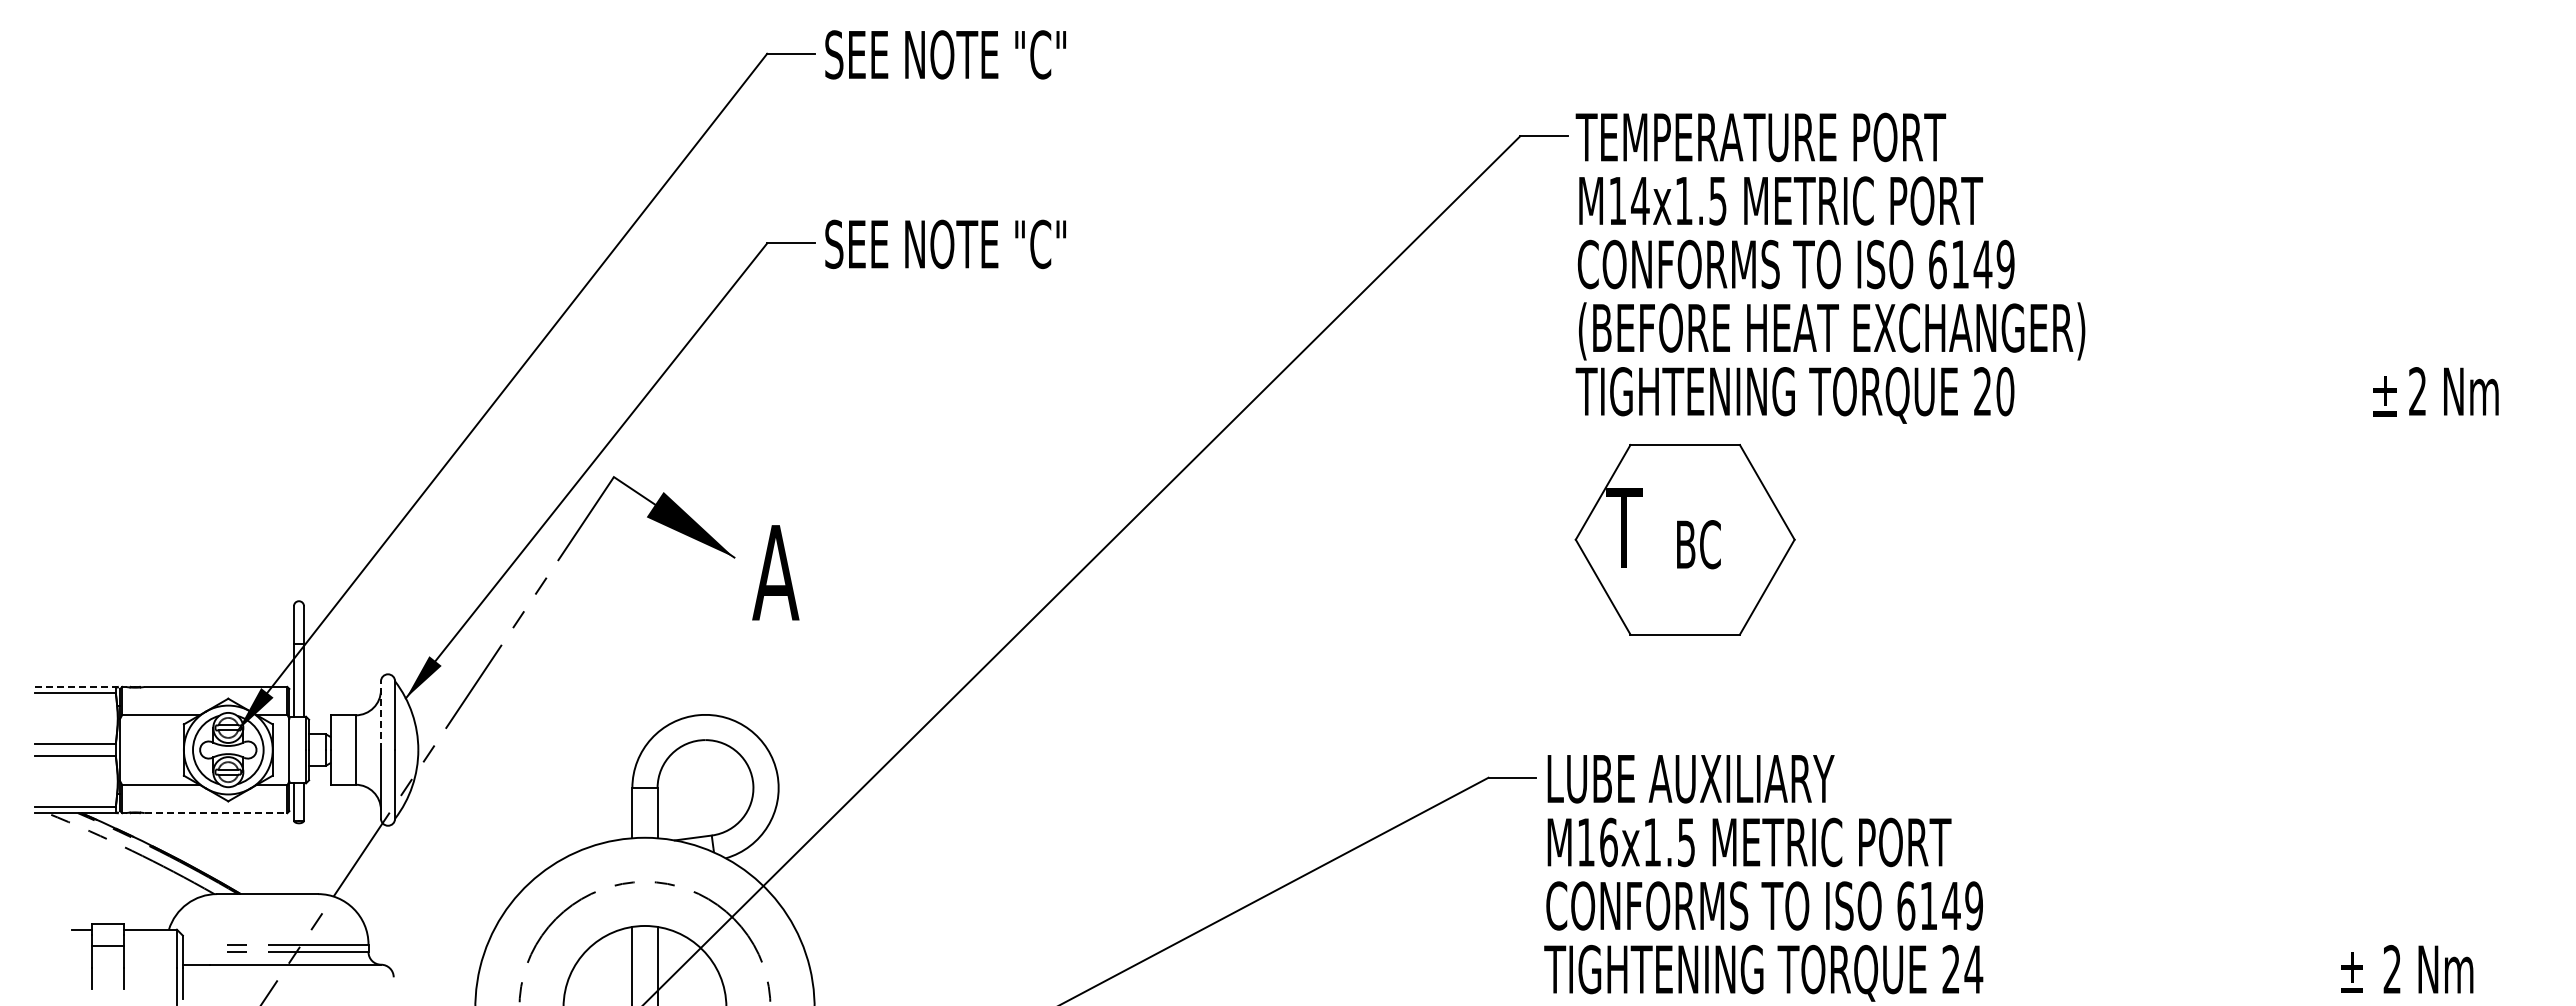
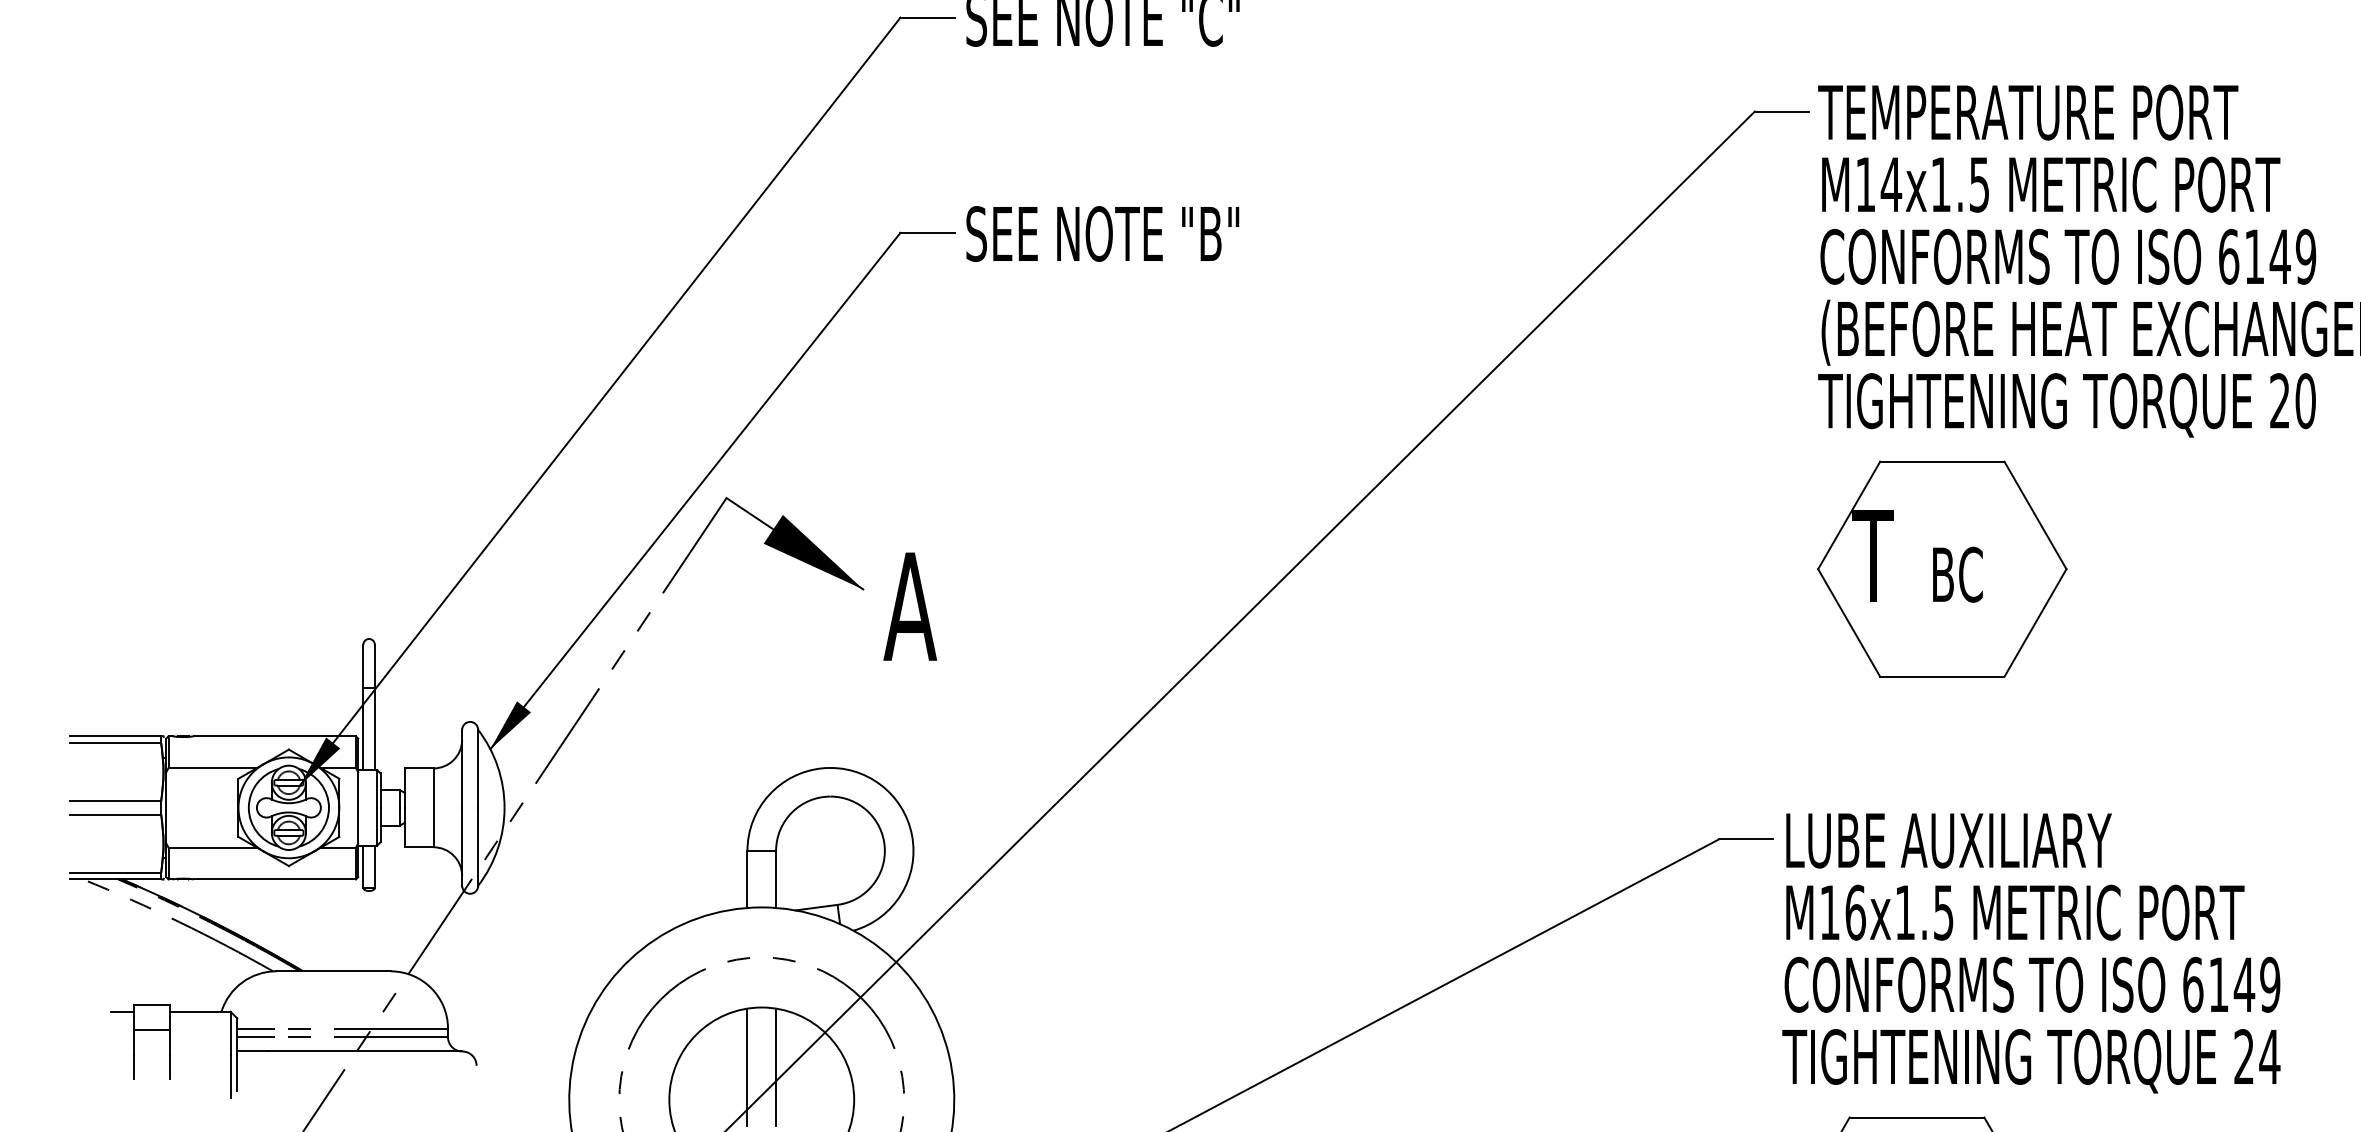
text: (1047, 244) -> (1218, 234), SEE NOTE "C" -> SEE NOTE "B"
line: (76, 686) -> (116, 735), dashed -> solid
line: (380, 715) -> (461, 768), dashed -> solid
line: (216, 813) -> (275, 879), dashed -> solid
line: (199, 944) -> (256, 1028), added
line: (199, 952) -> (256, 1037), added

